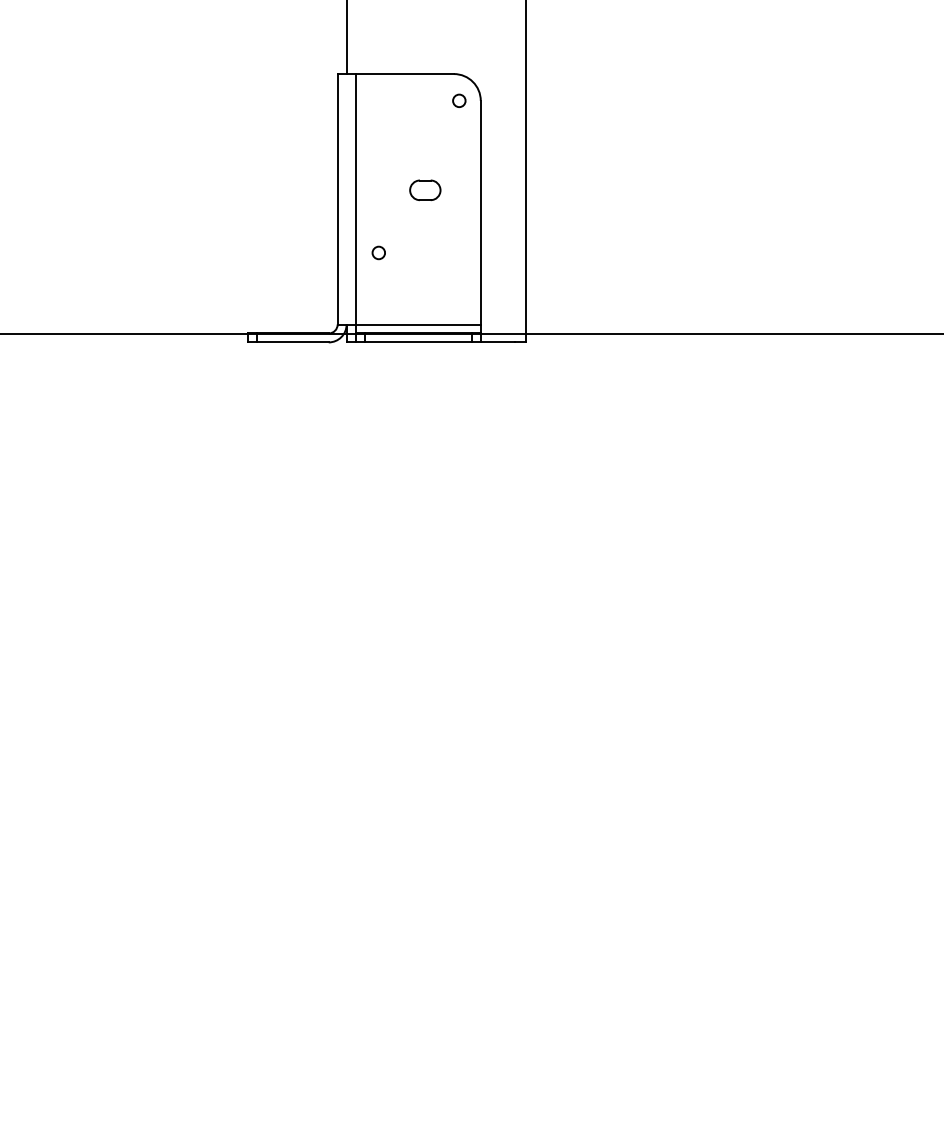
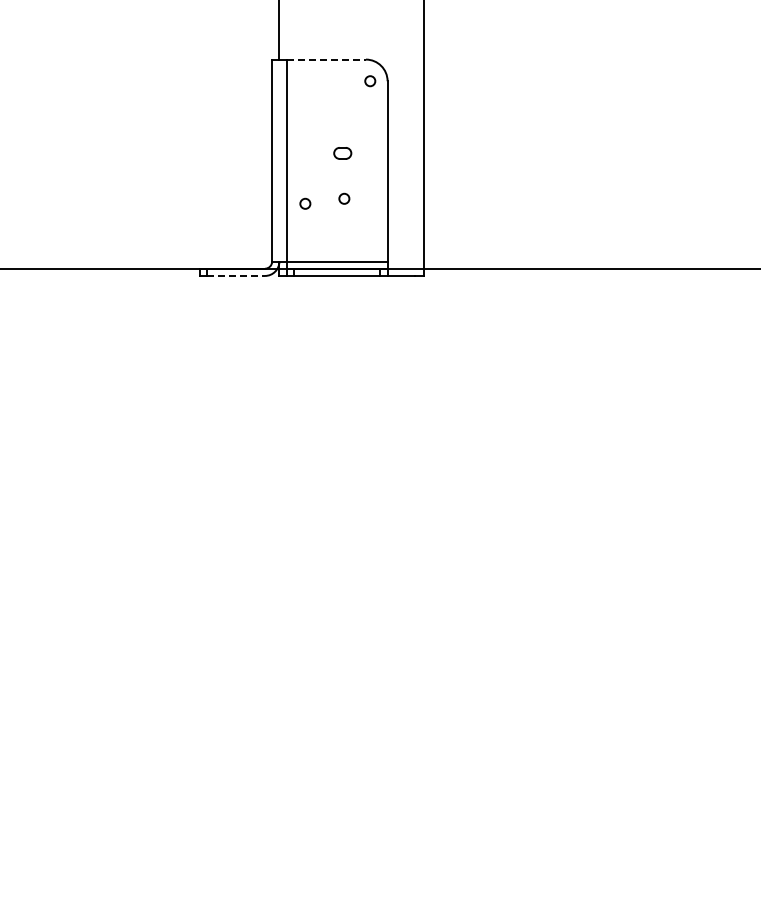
line: (405, 73) -> (326, 59), solid -> dashed
part: (424, 190) -> (342, 153), size x0.7
circle: (427, 246) -> (344, 198), added
line: (293, 341) -> (236, 275), solid -> dashed

